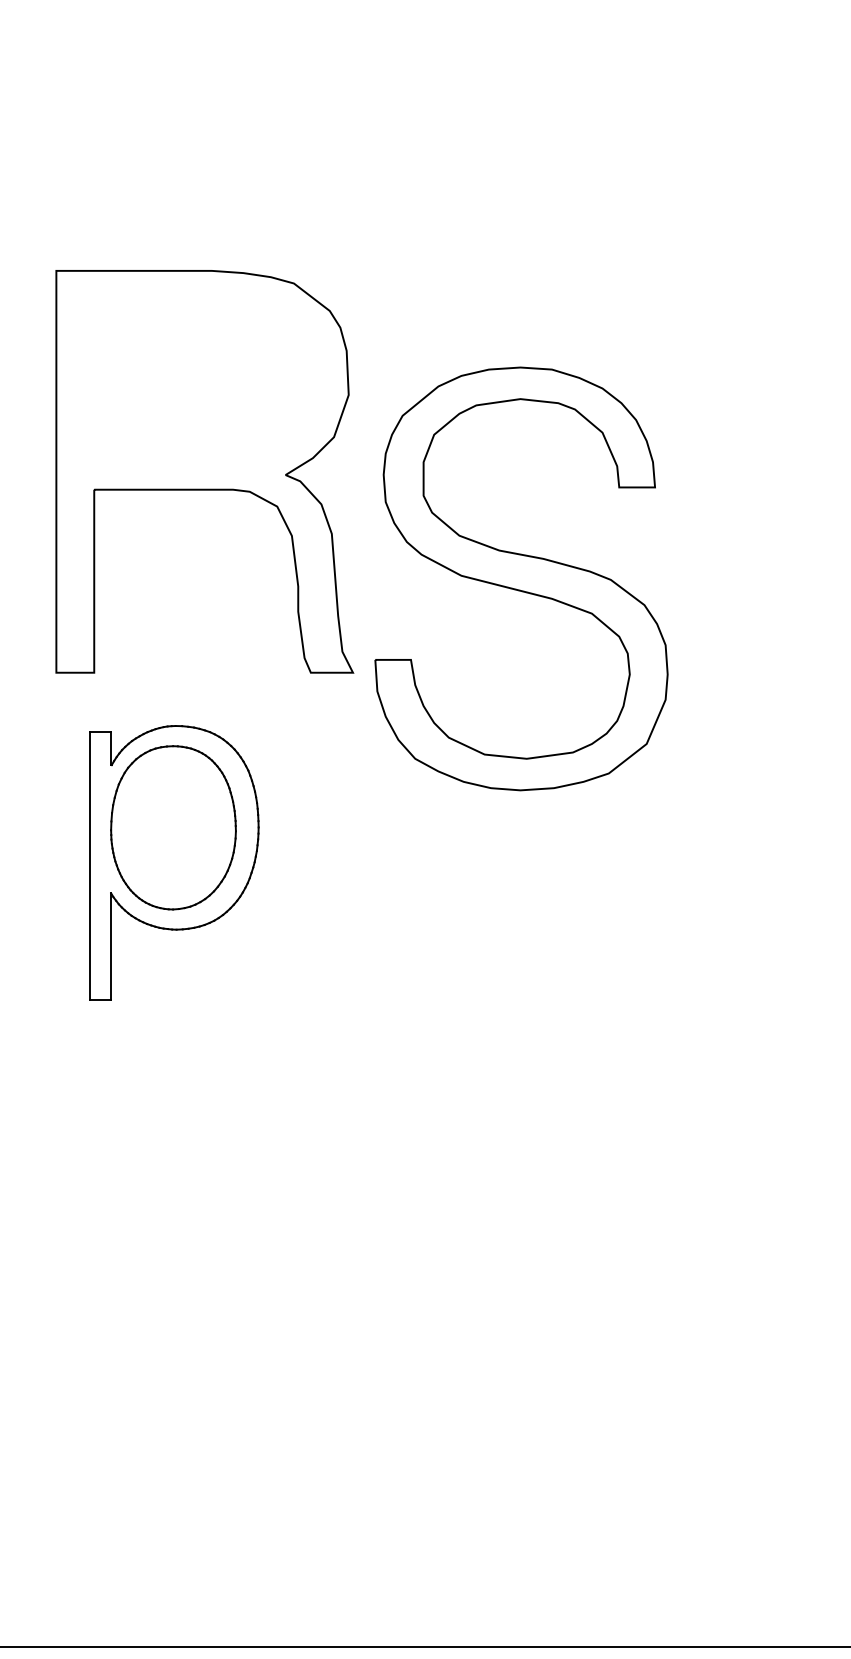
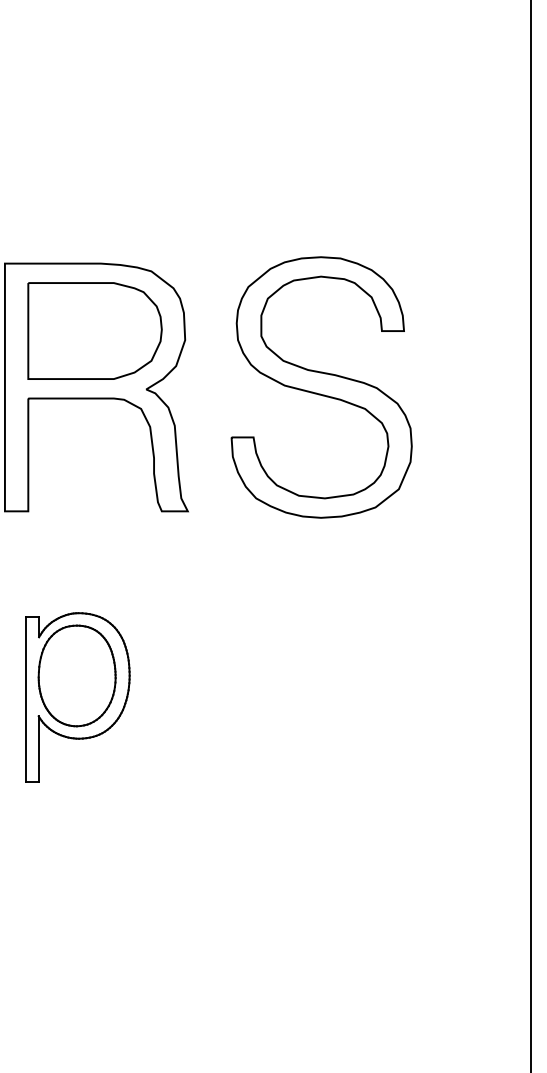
part: (201, 379) -> (94, 330), added
part: (521, 578) -> (321, 387), moved
part: (174, 862) -> (77, 697), moved

